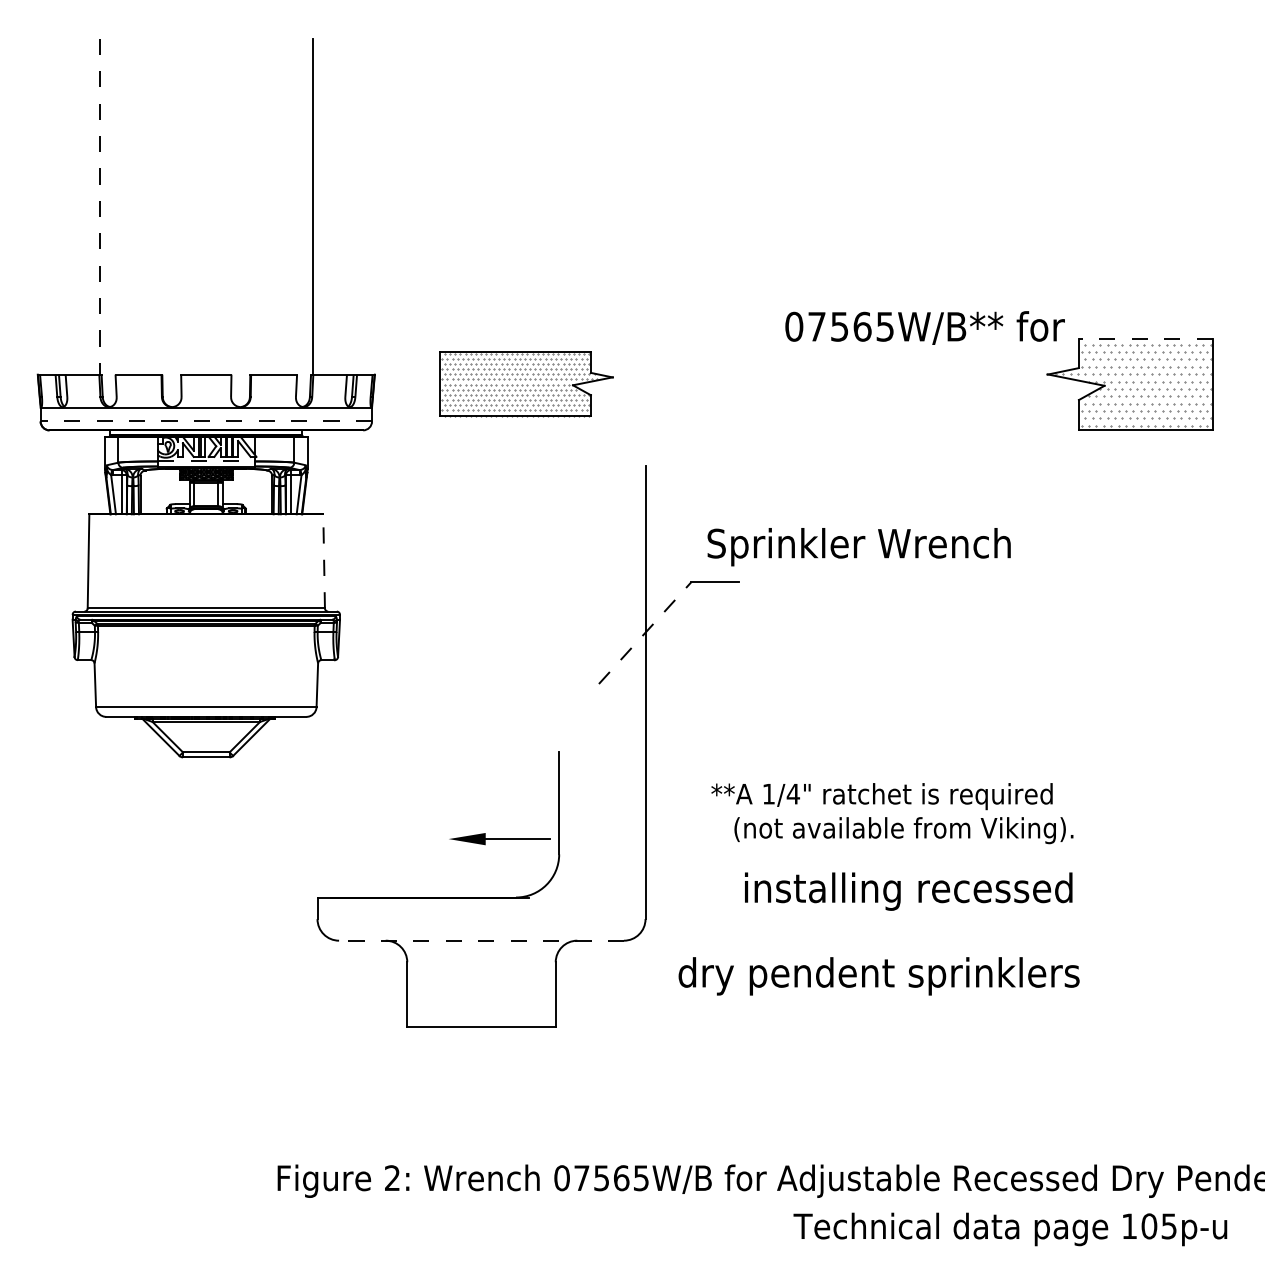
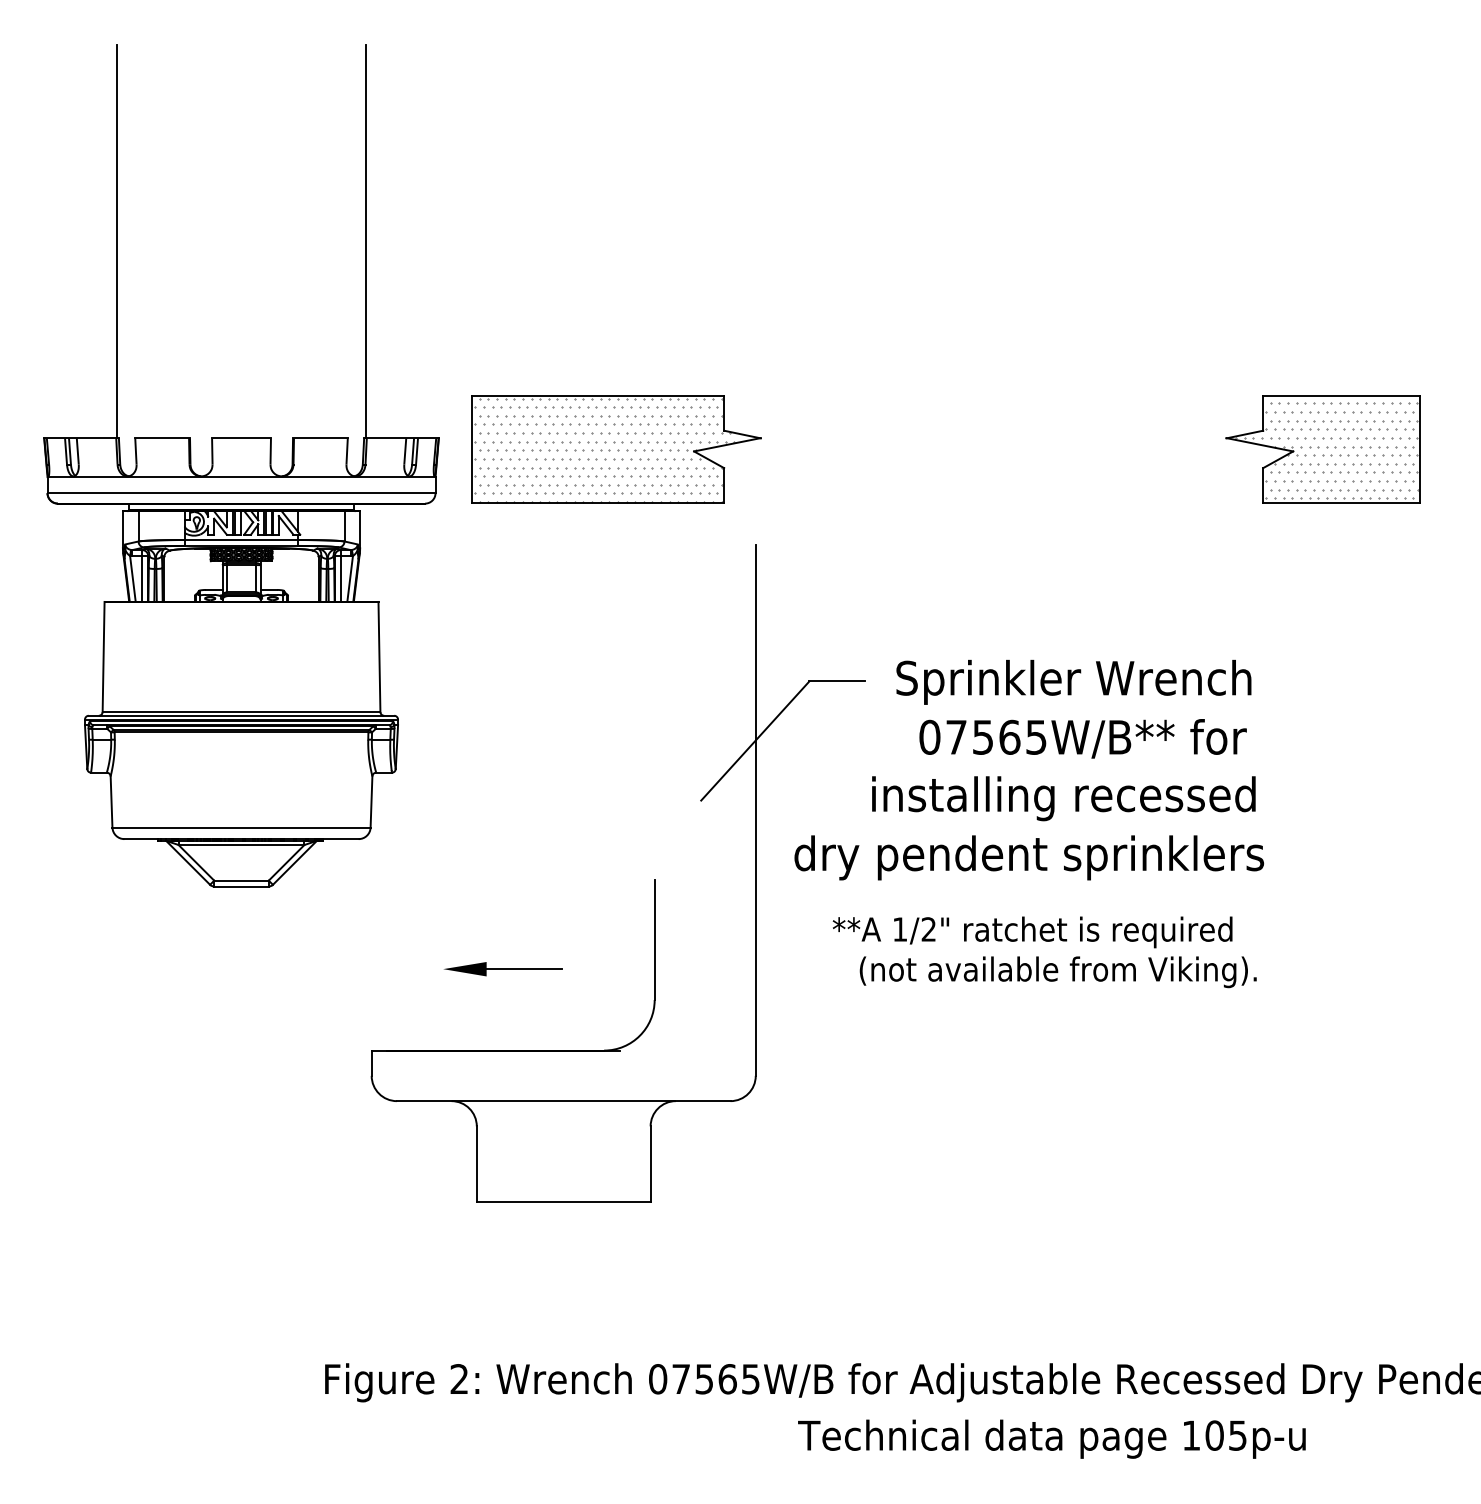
line: (99, 206) -> (116, 241), dashed -> solid
text: (924, 327) -> (1082, 738), moved
line: (1145, 338) -> (1341, 396), dashed -> solid
part: (526, 384) -> (616, 449), size x1.43
line: (206, 421) -> (241, 493), dashed -> solid
line: (207, 461) -> (242, 540), dashed -> solid
text: (858, 546) -> (1073, 681), moved
line: (324, 560) -> (379, 656), dashed -> solid
line: (645, 632) -> (755, 740), dashed -> solid
text: (793, 794) -> (928, 929), 1/4" -> 1/2"
part: (499, 839) -> (502, 969), moved
text: (908, 891) -> (1063, 798), moved
line: (481, 941) -> (563, 1101), dashed -> solid
text: (879, 976) -> (1029, 857), moved
text: (1010, 1228) -> (1051, 1438), moved

